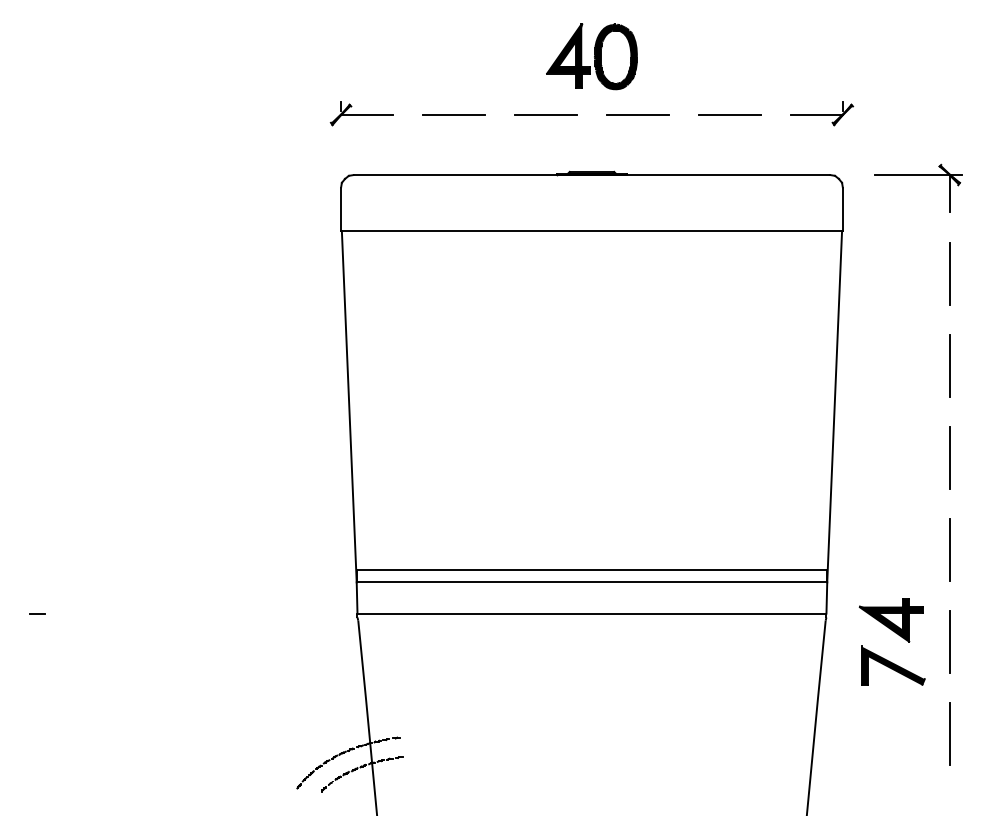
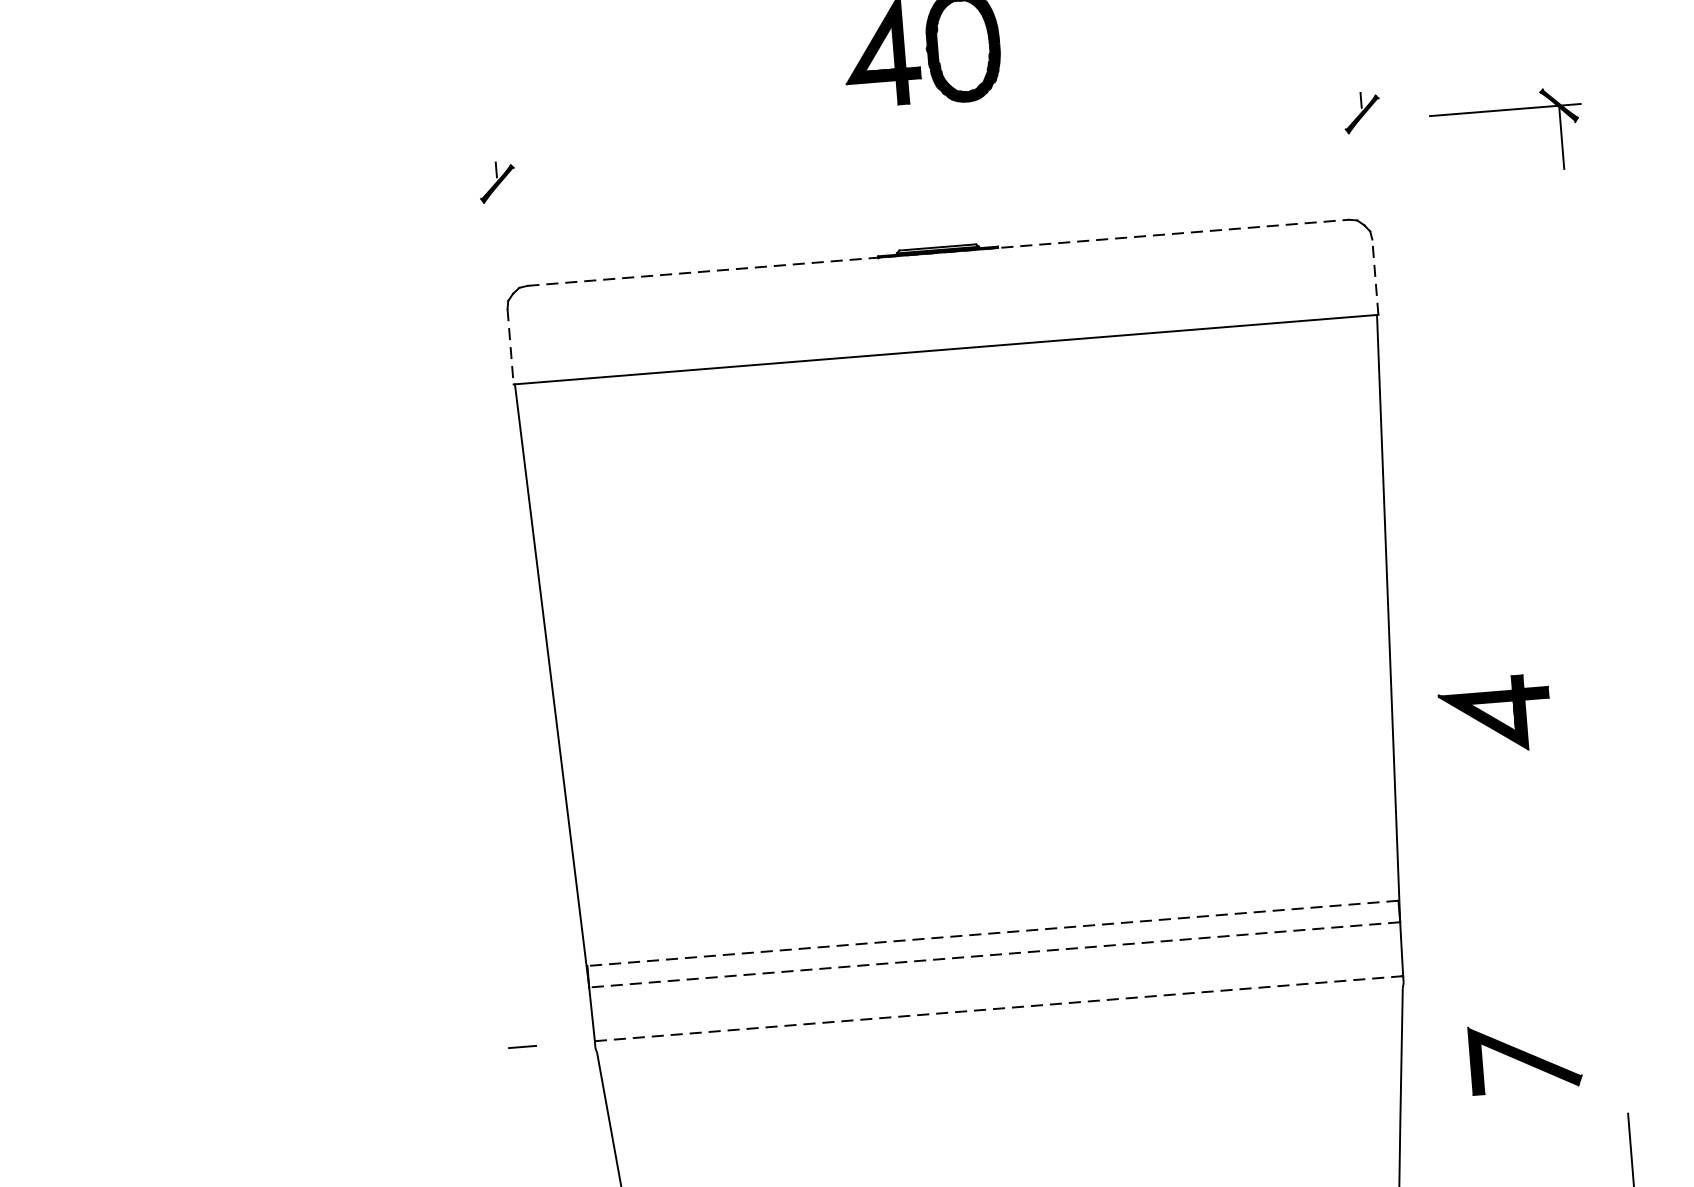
line: (366, 114) -> (541, 179), removed
line: (453, 114) -> (691, 167), removed
line: (545, 114) -> (849, 154), removed
line: (637, 114) -> (1008, 142), removed
line: (729, 114) -> (1166, 129), removed
line: (816, 114) -> (1316, 117), removed
line: (592, 175) -> (939, 253), solid -> dashed
part: (918, 175) -> (1505, 110), moved
line: (341, 209) -> (511, 346), solid -> dashed
line: (842, 209) -> (1374, 277), solid -> dashed
line: (949, 273) -> (1568, 372), removed
line: (949, 365) -> (1580, 531), removed
line: (949, 457) -> (1593, 690), removed
line: (949, 549) -> (1606, 848), removed
line: (591, 569) -> (992, 932), solid -> dashed
line: (591, 582) -> (993, 955), solid -> dashed
line: (37, 613) -> (522, 1046), moved
line: (592, 613) -> (999, 1008), solid -> dashed
part: (890, 620) -> (1493, 715), moved
line: (949, 641) -> (1619, 1007), removed

